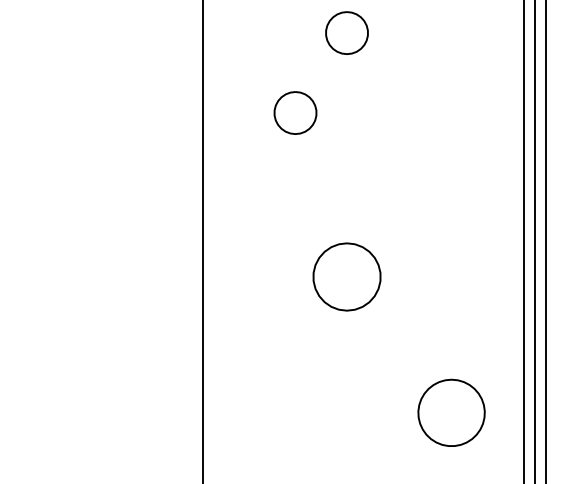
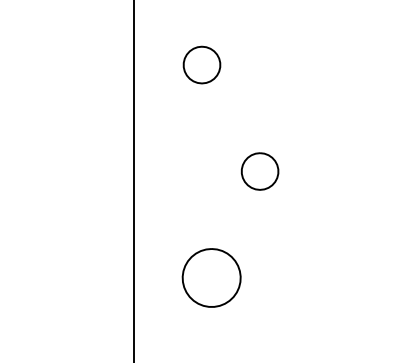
part: (295, 112) -> (202, 64), moved
part: (346, 276) -> (259, 171), size x0.62
part: (451, 412) -> (211, 277), moved

